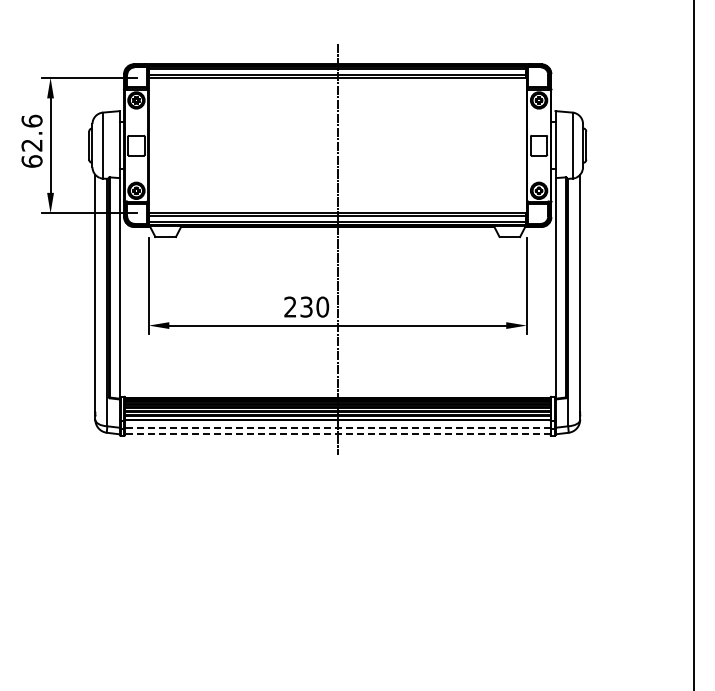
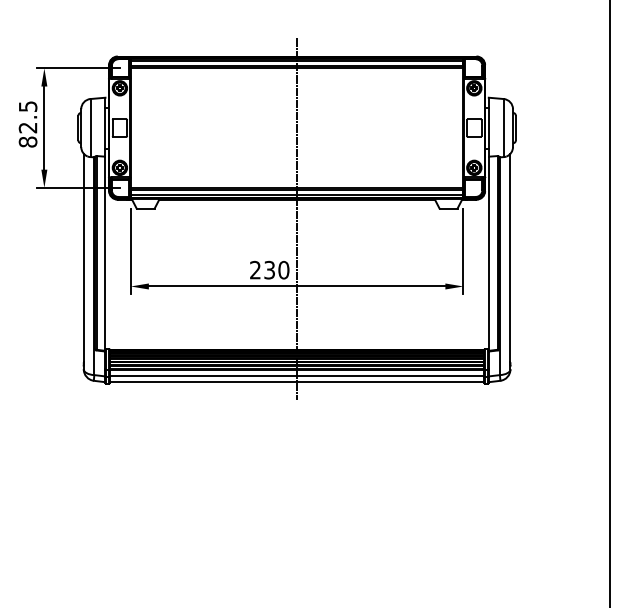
text: (31, 140) -> (27, 123), 62.6 -> 82.5
line: (337, 427) -> (296, 376), dashed -> solid
line: (337, 434) -> (296, 382), dashed -> solid

